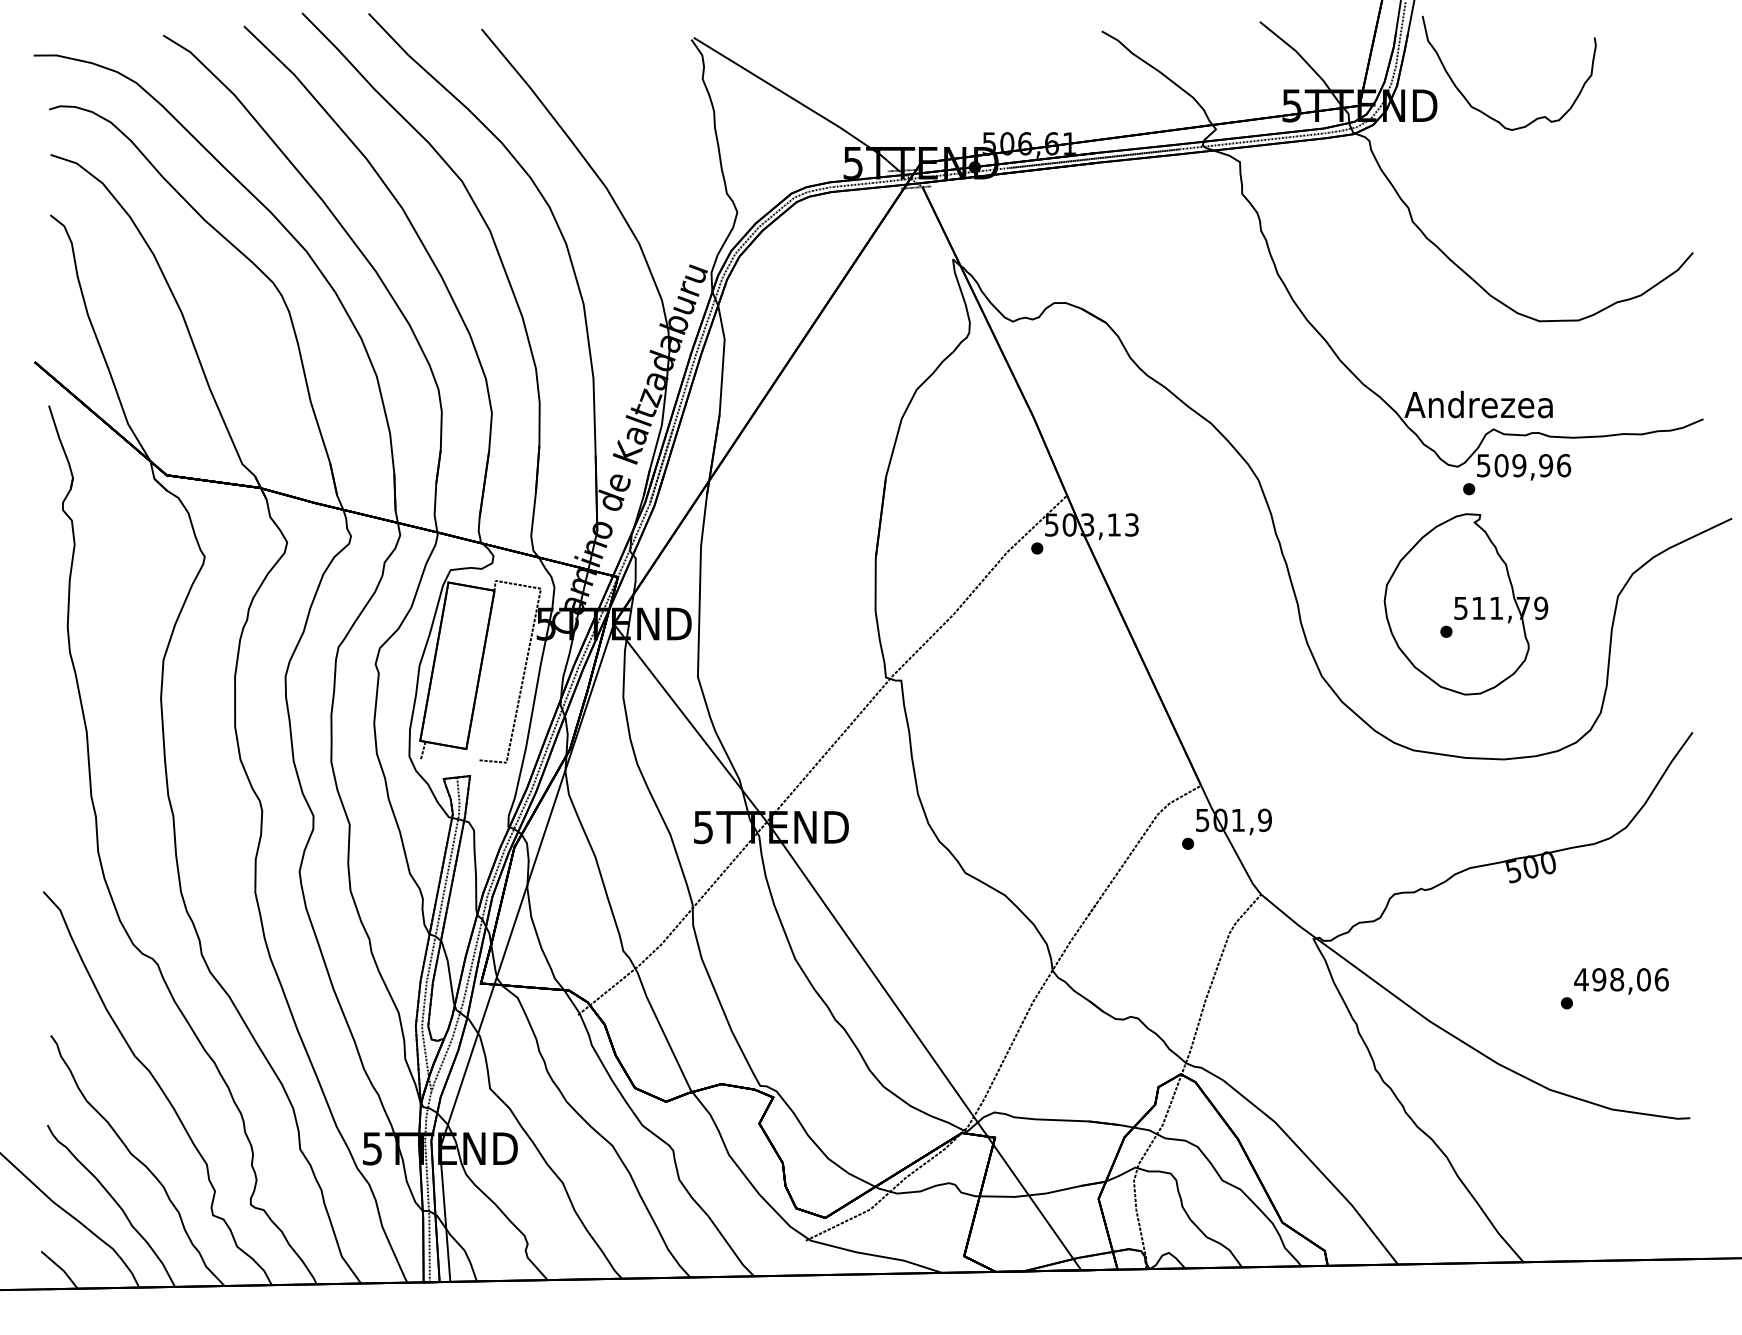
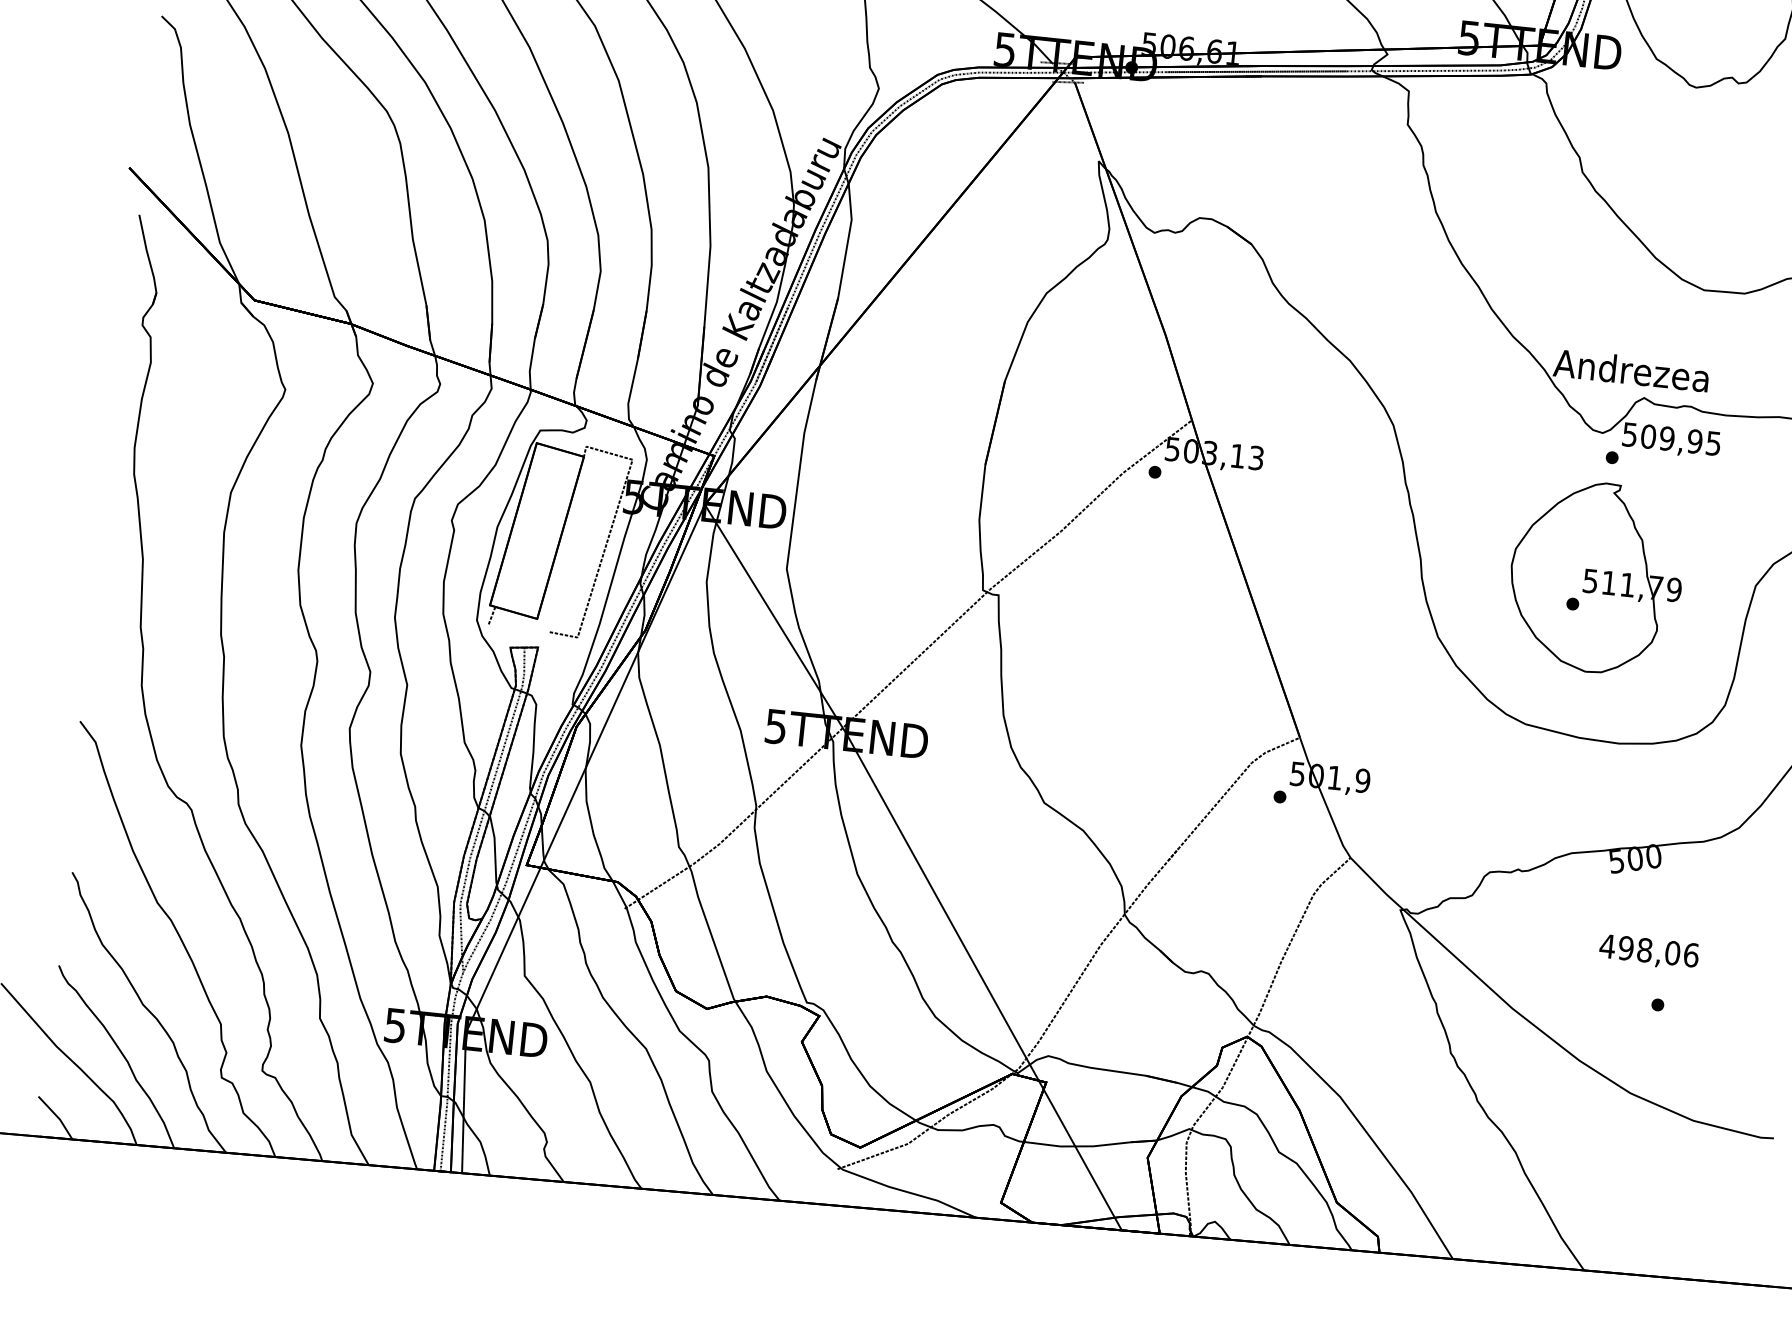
text: (1564, 465) -> (1714, 443), 509,96 -> 509,95
text: (1621, 981) -> (1649, 952), moved

